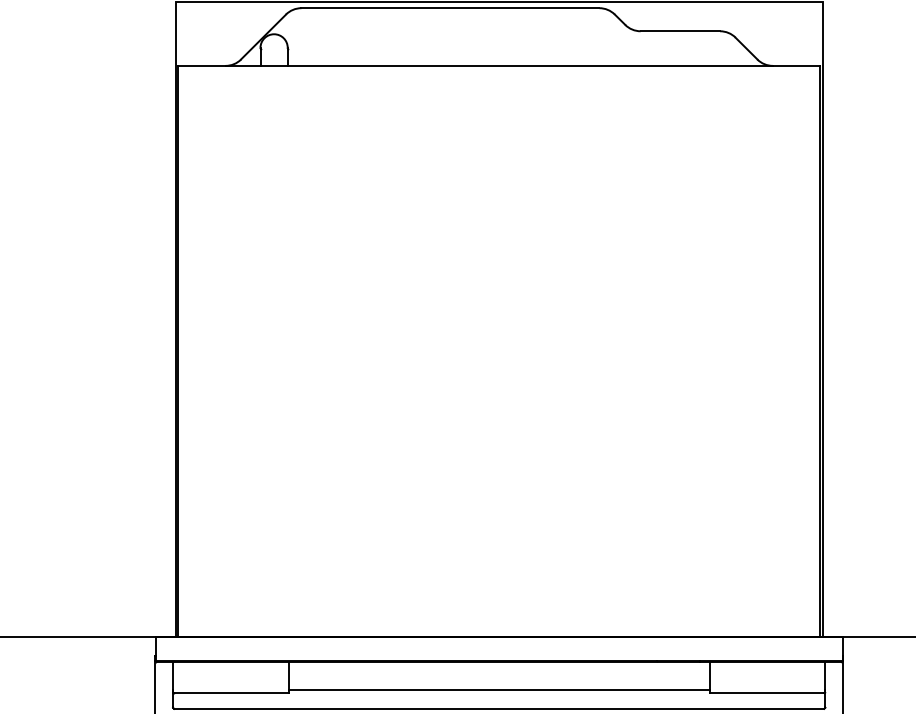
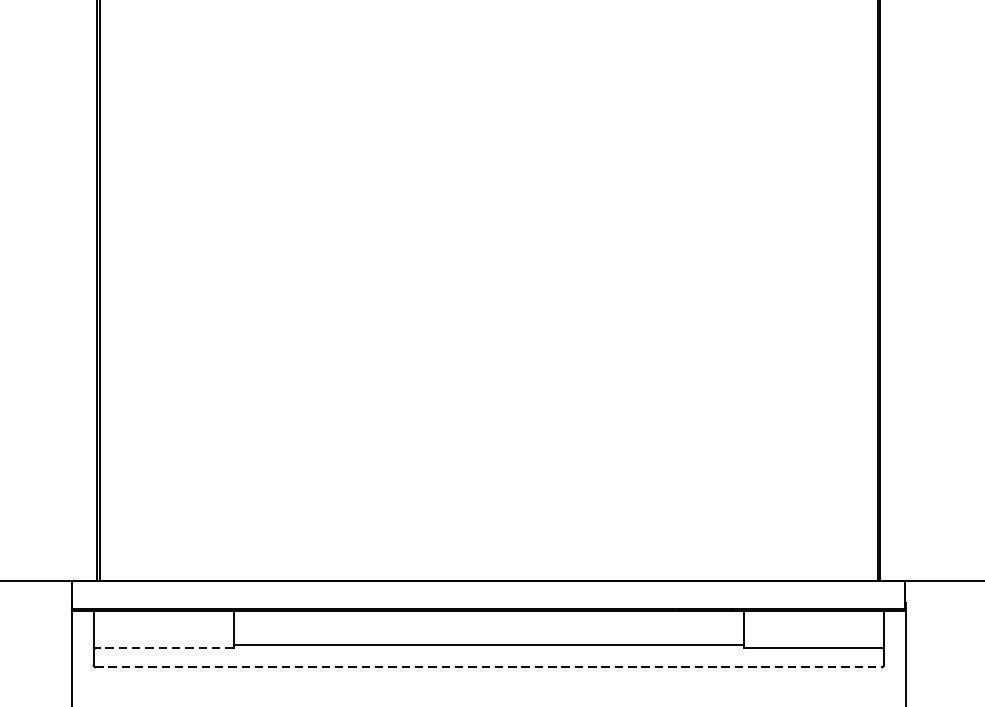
line: (230, 693) -> (163, 648), solid -> dashed
line: (499, 708) -> (489, 666), solid -> dashed

